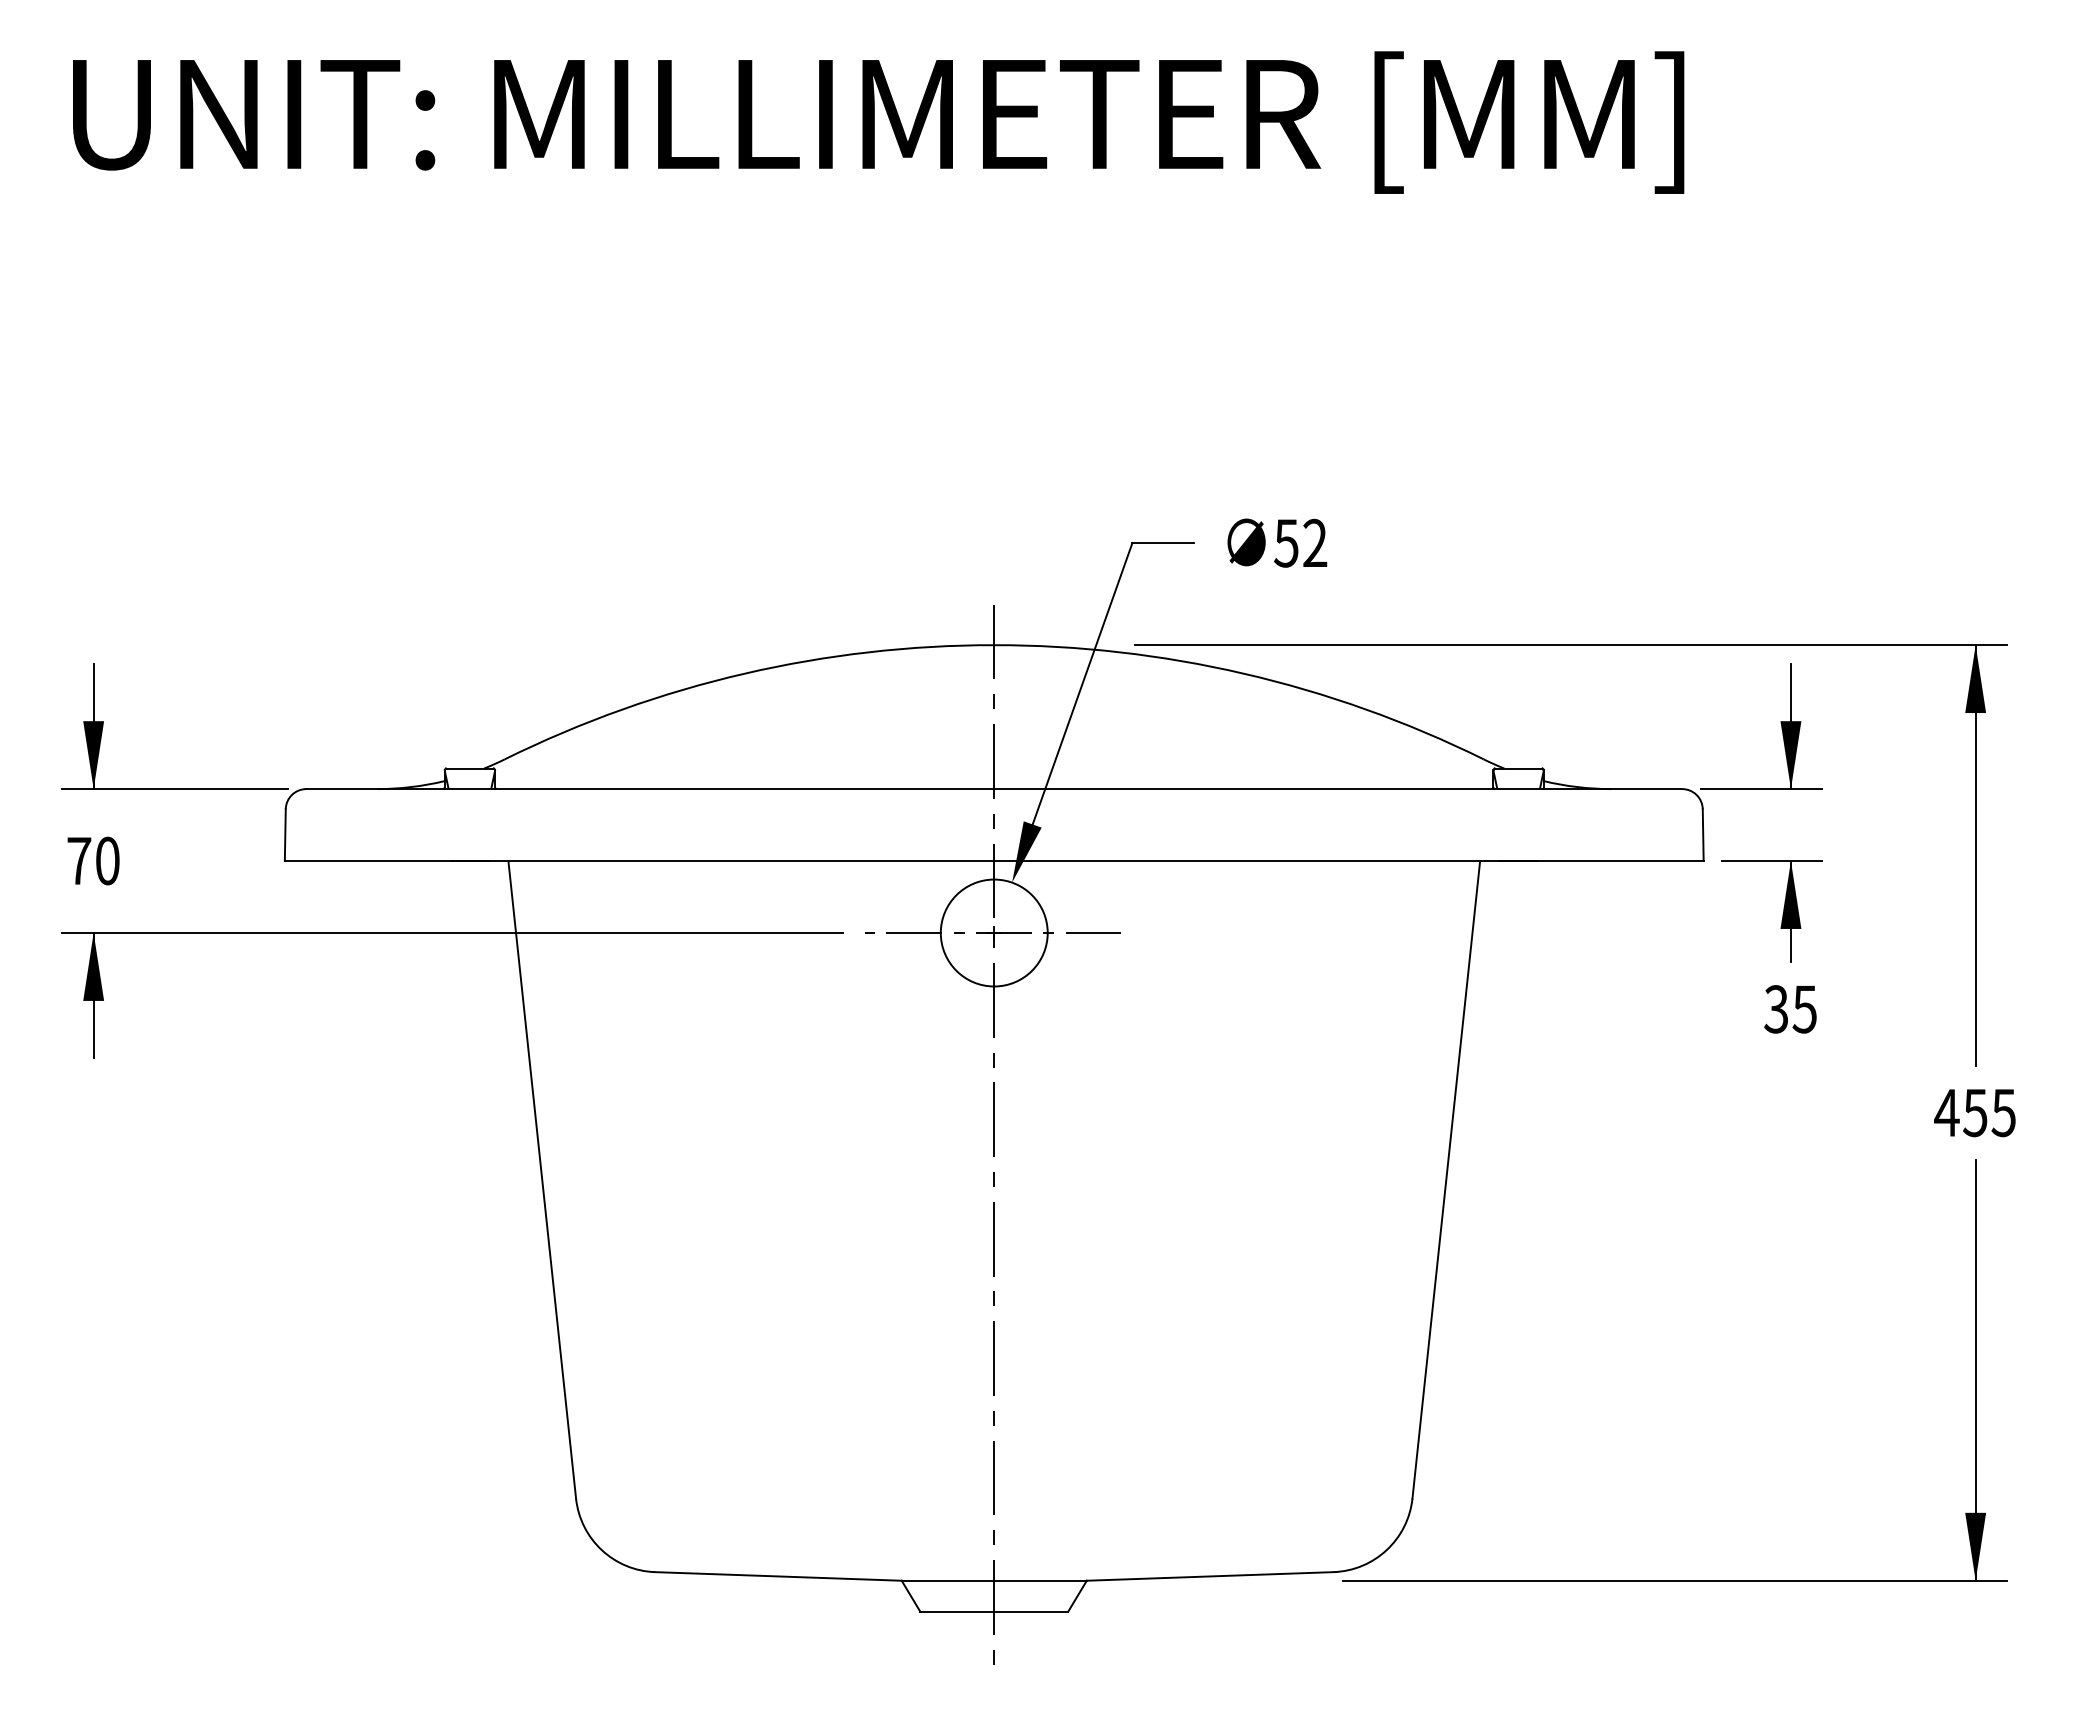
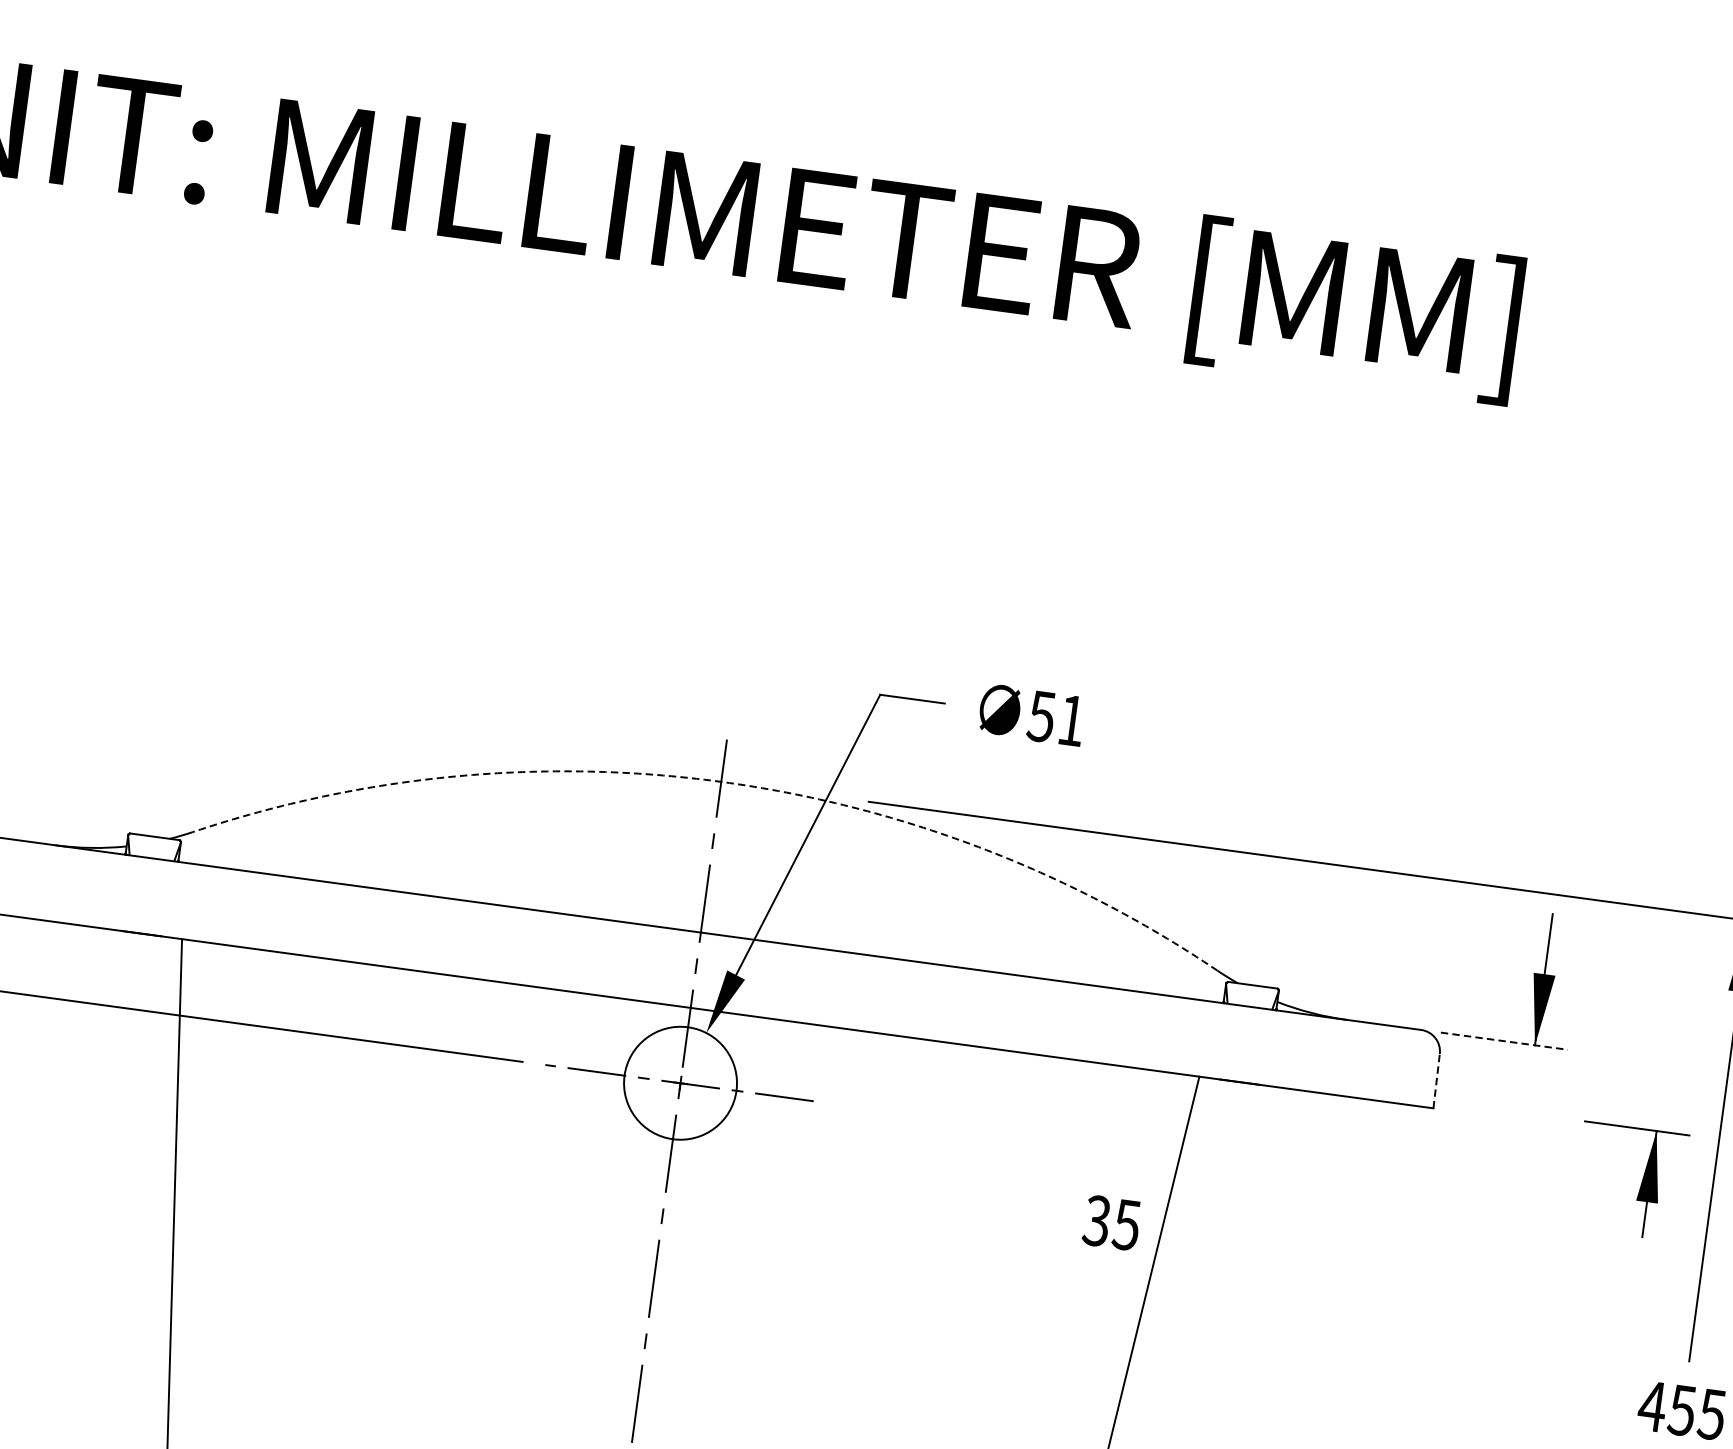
text: (1315, 542) -> (1072, 719), 52 -> 51
arc: (994, 645) -> (721, 782), solid -> dashed
line: (1761, 789) -> (1504, 1041), solid -> dashed
line: (1703, 835) -> (1436, 1081), solid -> dashed
part: (1782, 913) -> (1640, 1184), moved
text: (1790, 1009) -> (1111, 1223), moved

